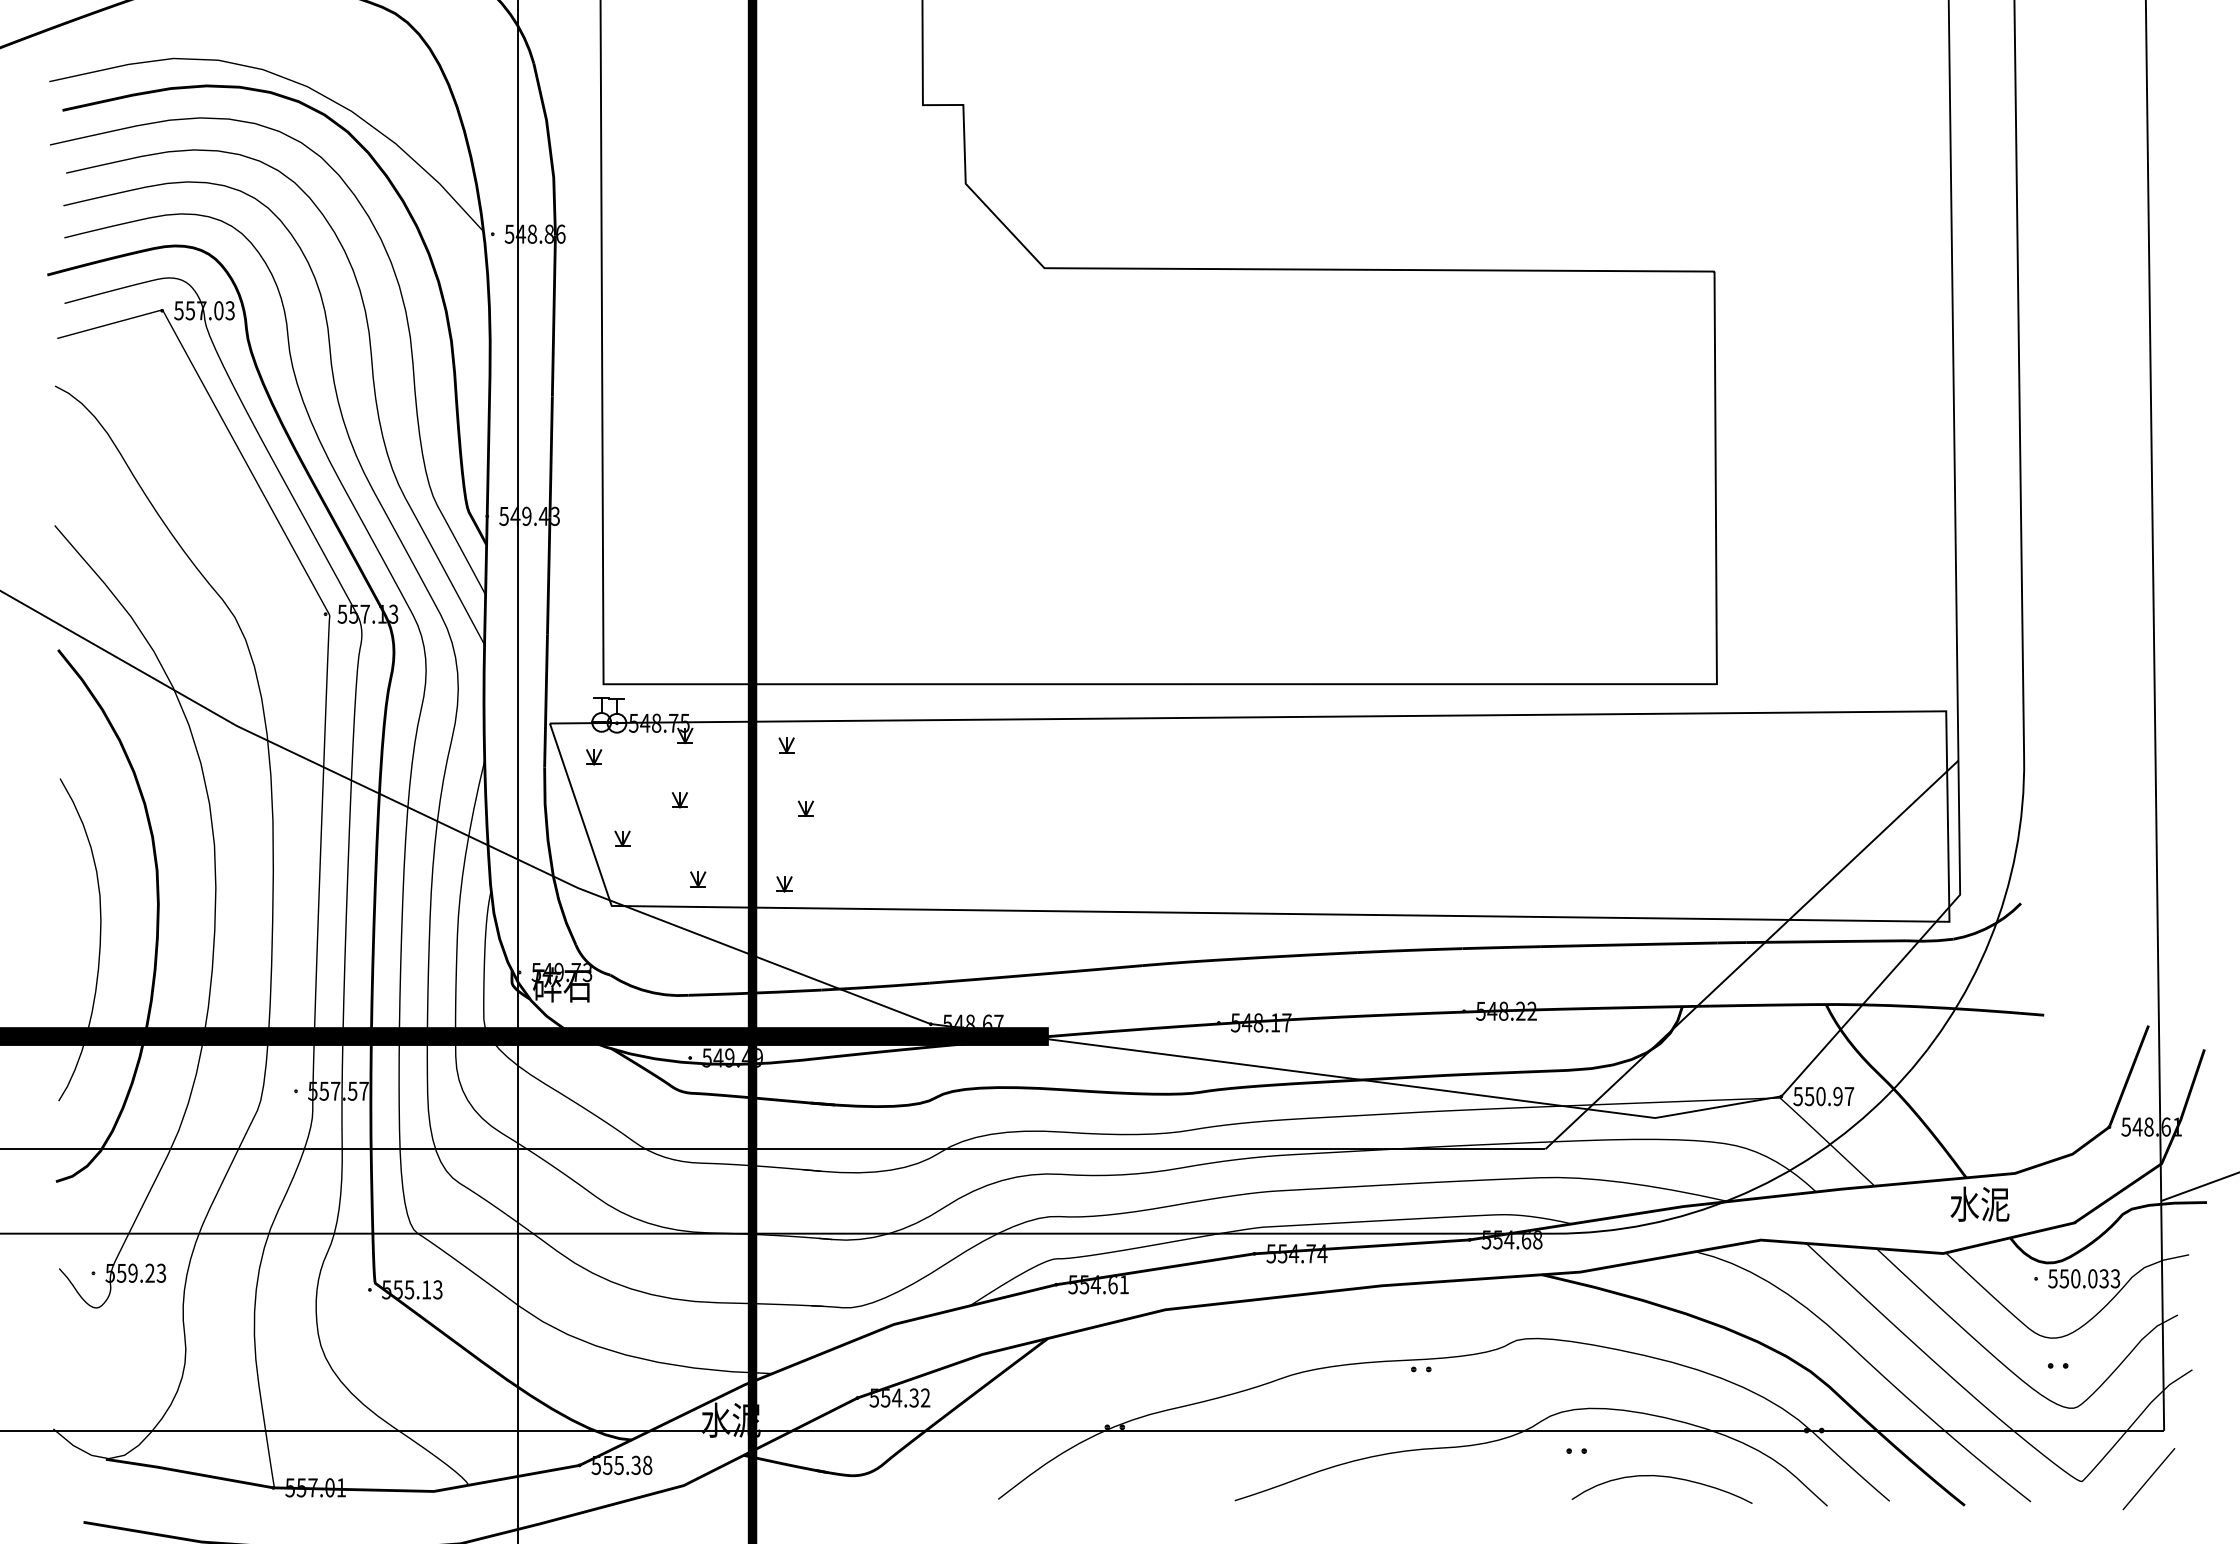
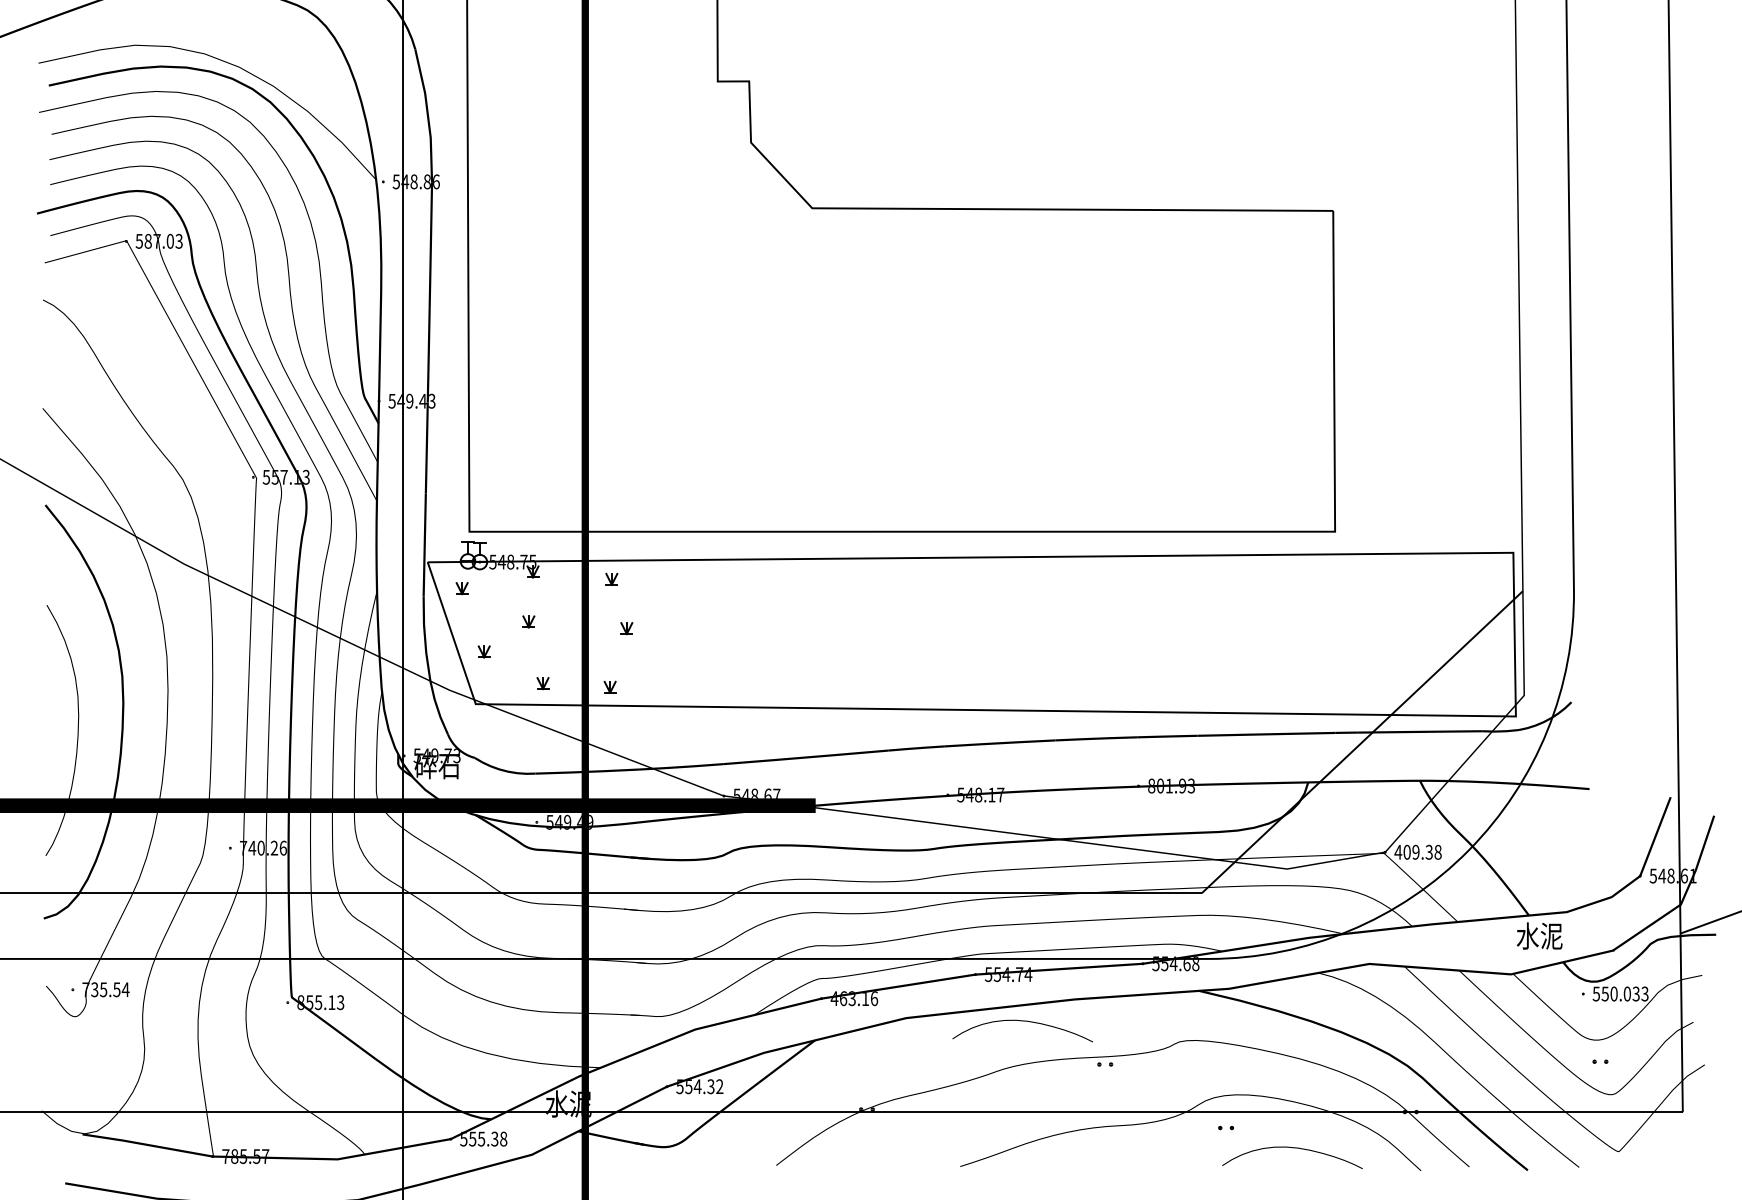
text: (190, 310) -> (148, 241), 557.03 -> 587.03
text: (1506, 1010) -> (1171, 785), 548.22 -> 801.93
text: (338, 1090) -> (263, 847), 557.57 -> 740.26
text: (1823, 1096) -> (1417, 852), 550.97 -> 409.38
text: (135, 1272) -> (105, 989), 559.23 -> 735.54
text: (1098, 1284) -> (854, 998), 554.61 -> 463.16
text: (386, 1289) -> (300, 1002), 555.13 -> 855.13
curve: (1316, 1314) -> (1023, 1021), added
line: (2148, 1479) -> (1670, 1150), removed
text: (315, 1487) -> (245, 1156), 557.01 -> 785.57

